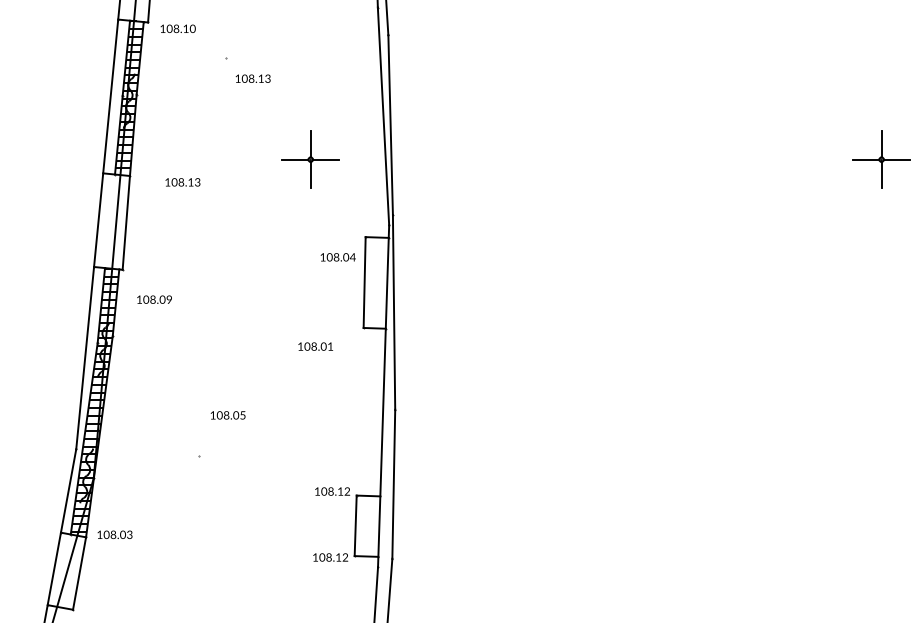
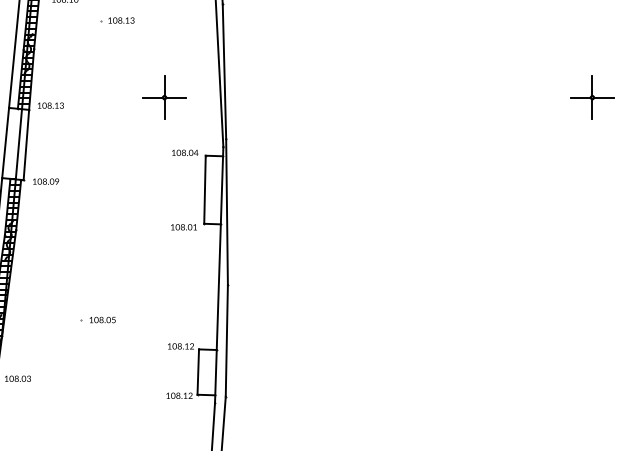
text: (252, 78) -> (120, 20), moved
text: (182, 182) -> (50, 105), moved
text: (337, 257) -> (184, 153), moved
text: (154, 299) -> (46, 181), moved
text: (315, 346) -> (183, 227), moved
text: (227, 415) -> (102, 320), moved

